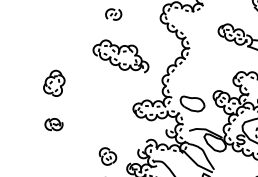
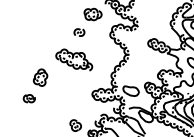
part: (121, 55) -> (74, 59), moved
part: (52, 124) -> (28, 98), moved

